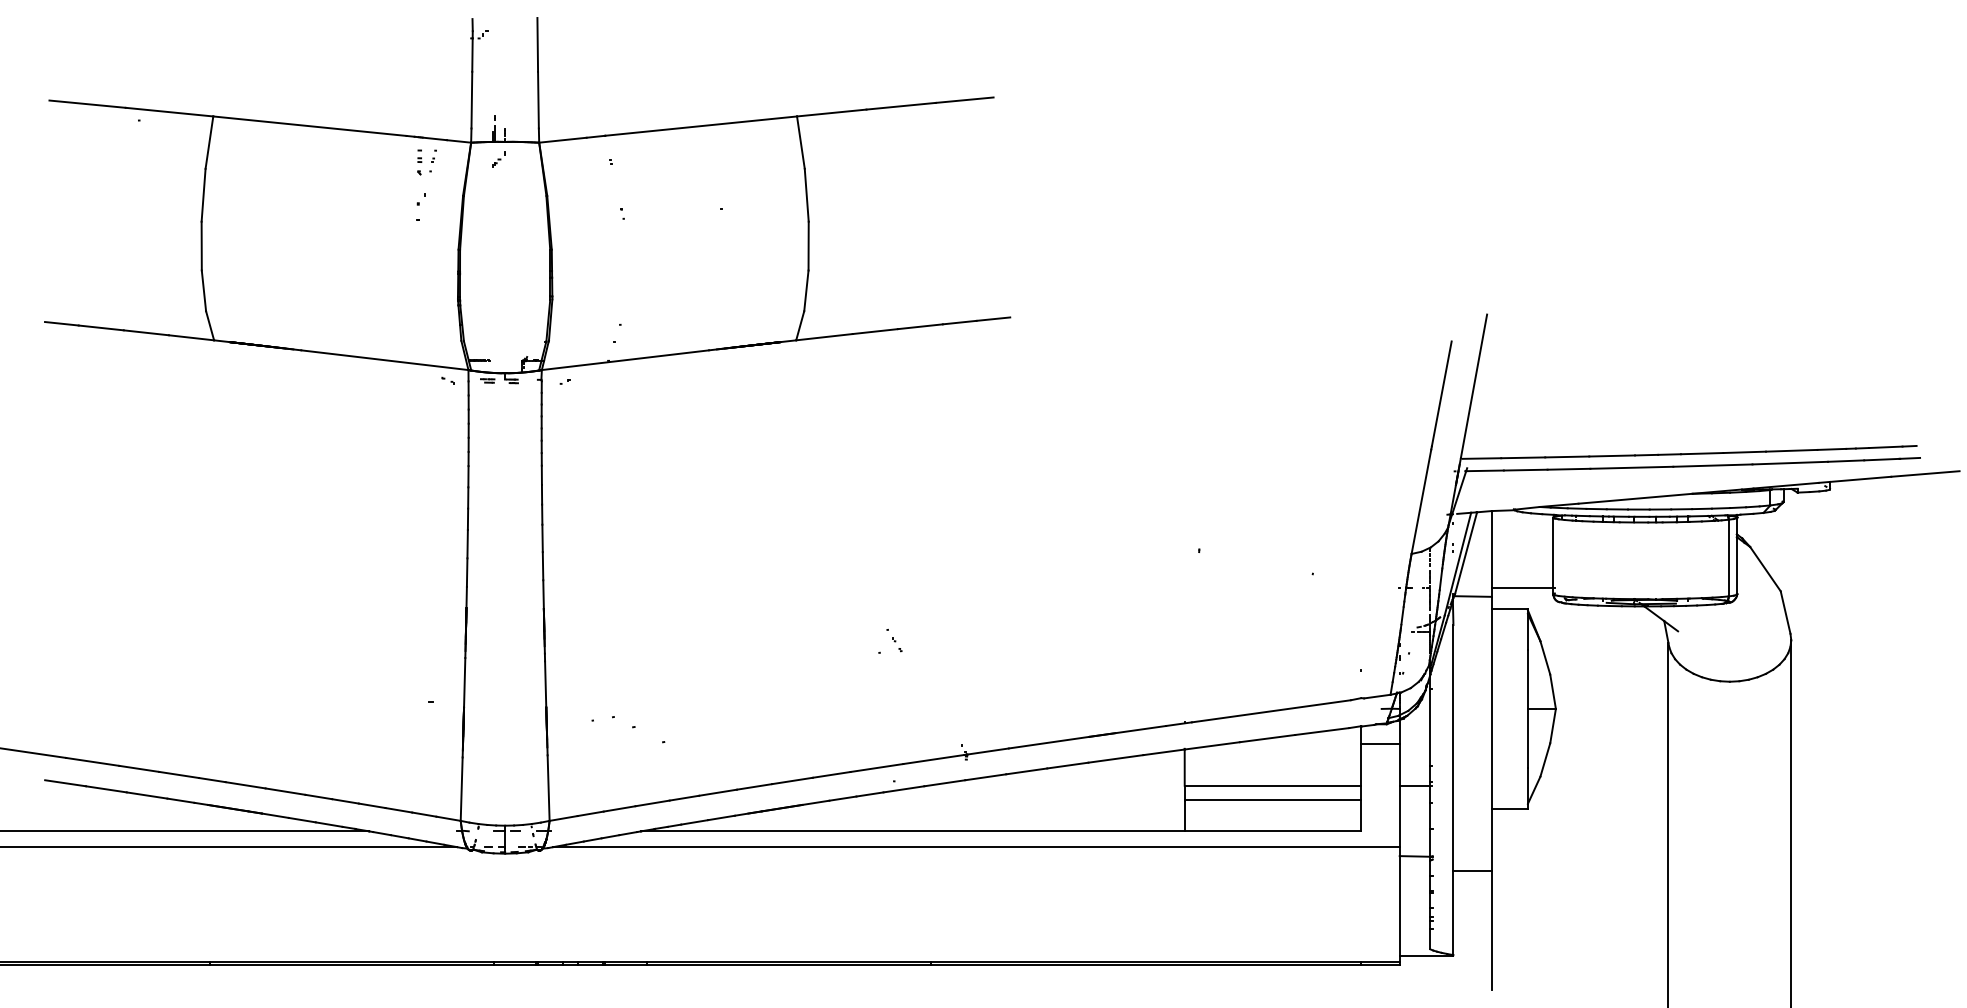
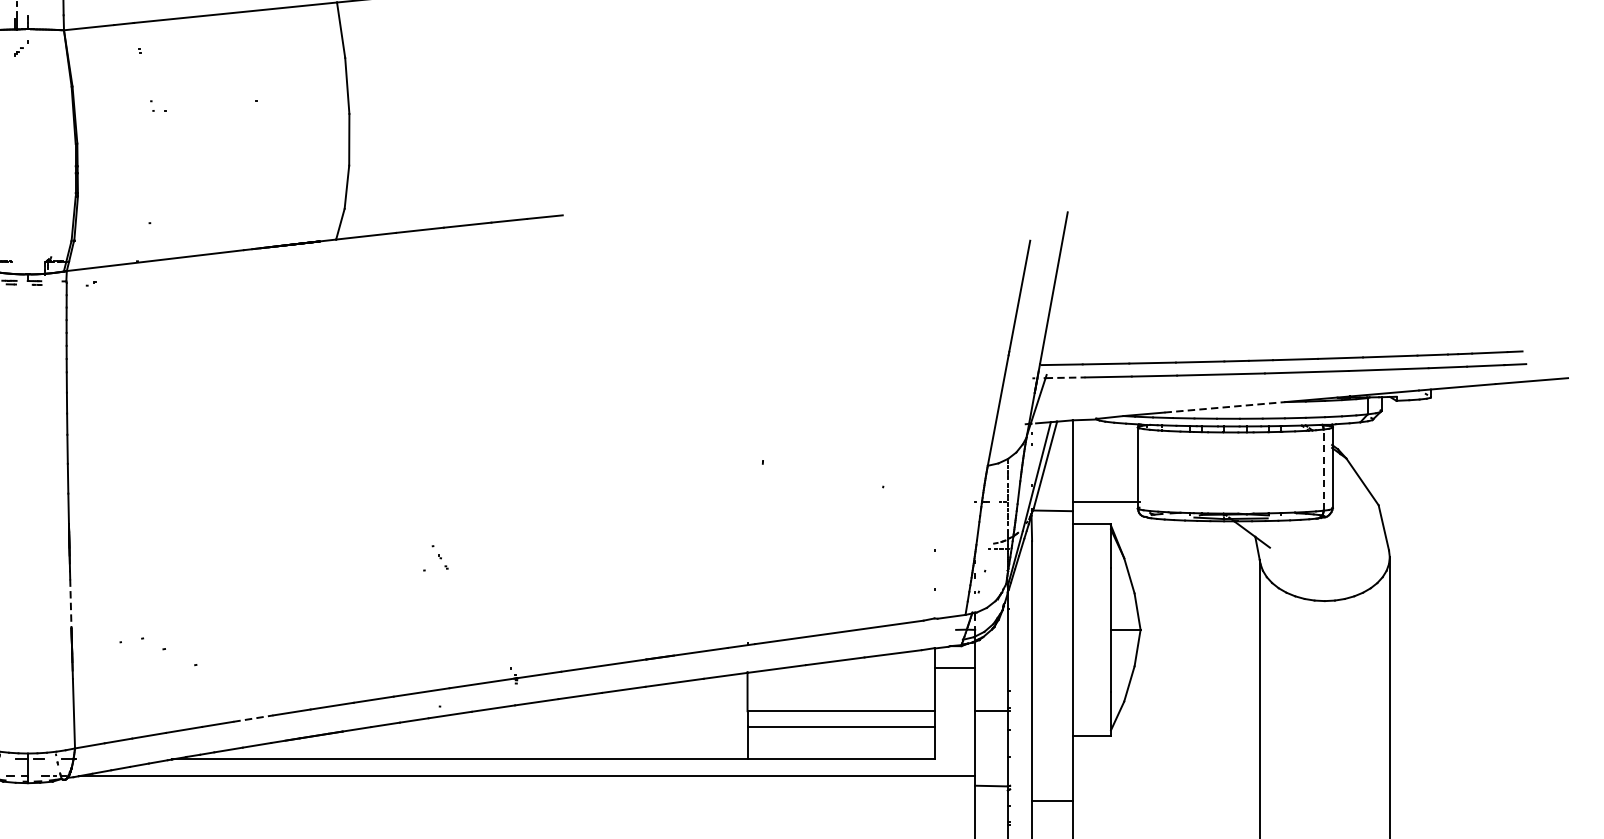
line: (1485, 470) -> (1066, 377), solid -> dashed
line: (1636, 498) -> (1225, 407), solid -> dashed
line: (1728, 557) -> (1323, 469), solid -> dashed
line: (545, 684) -> (70, 604), solid -> dashed
line: (718, 792) -> (253, 718), solid -> dashed

